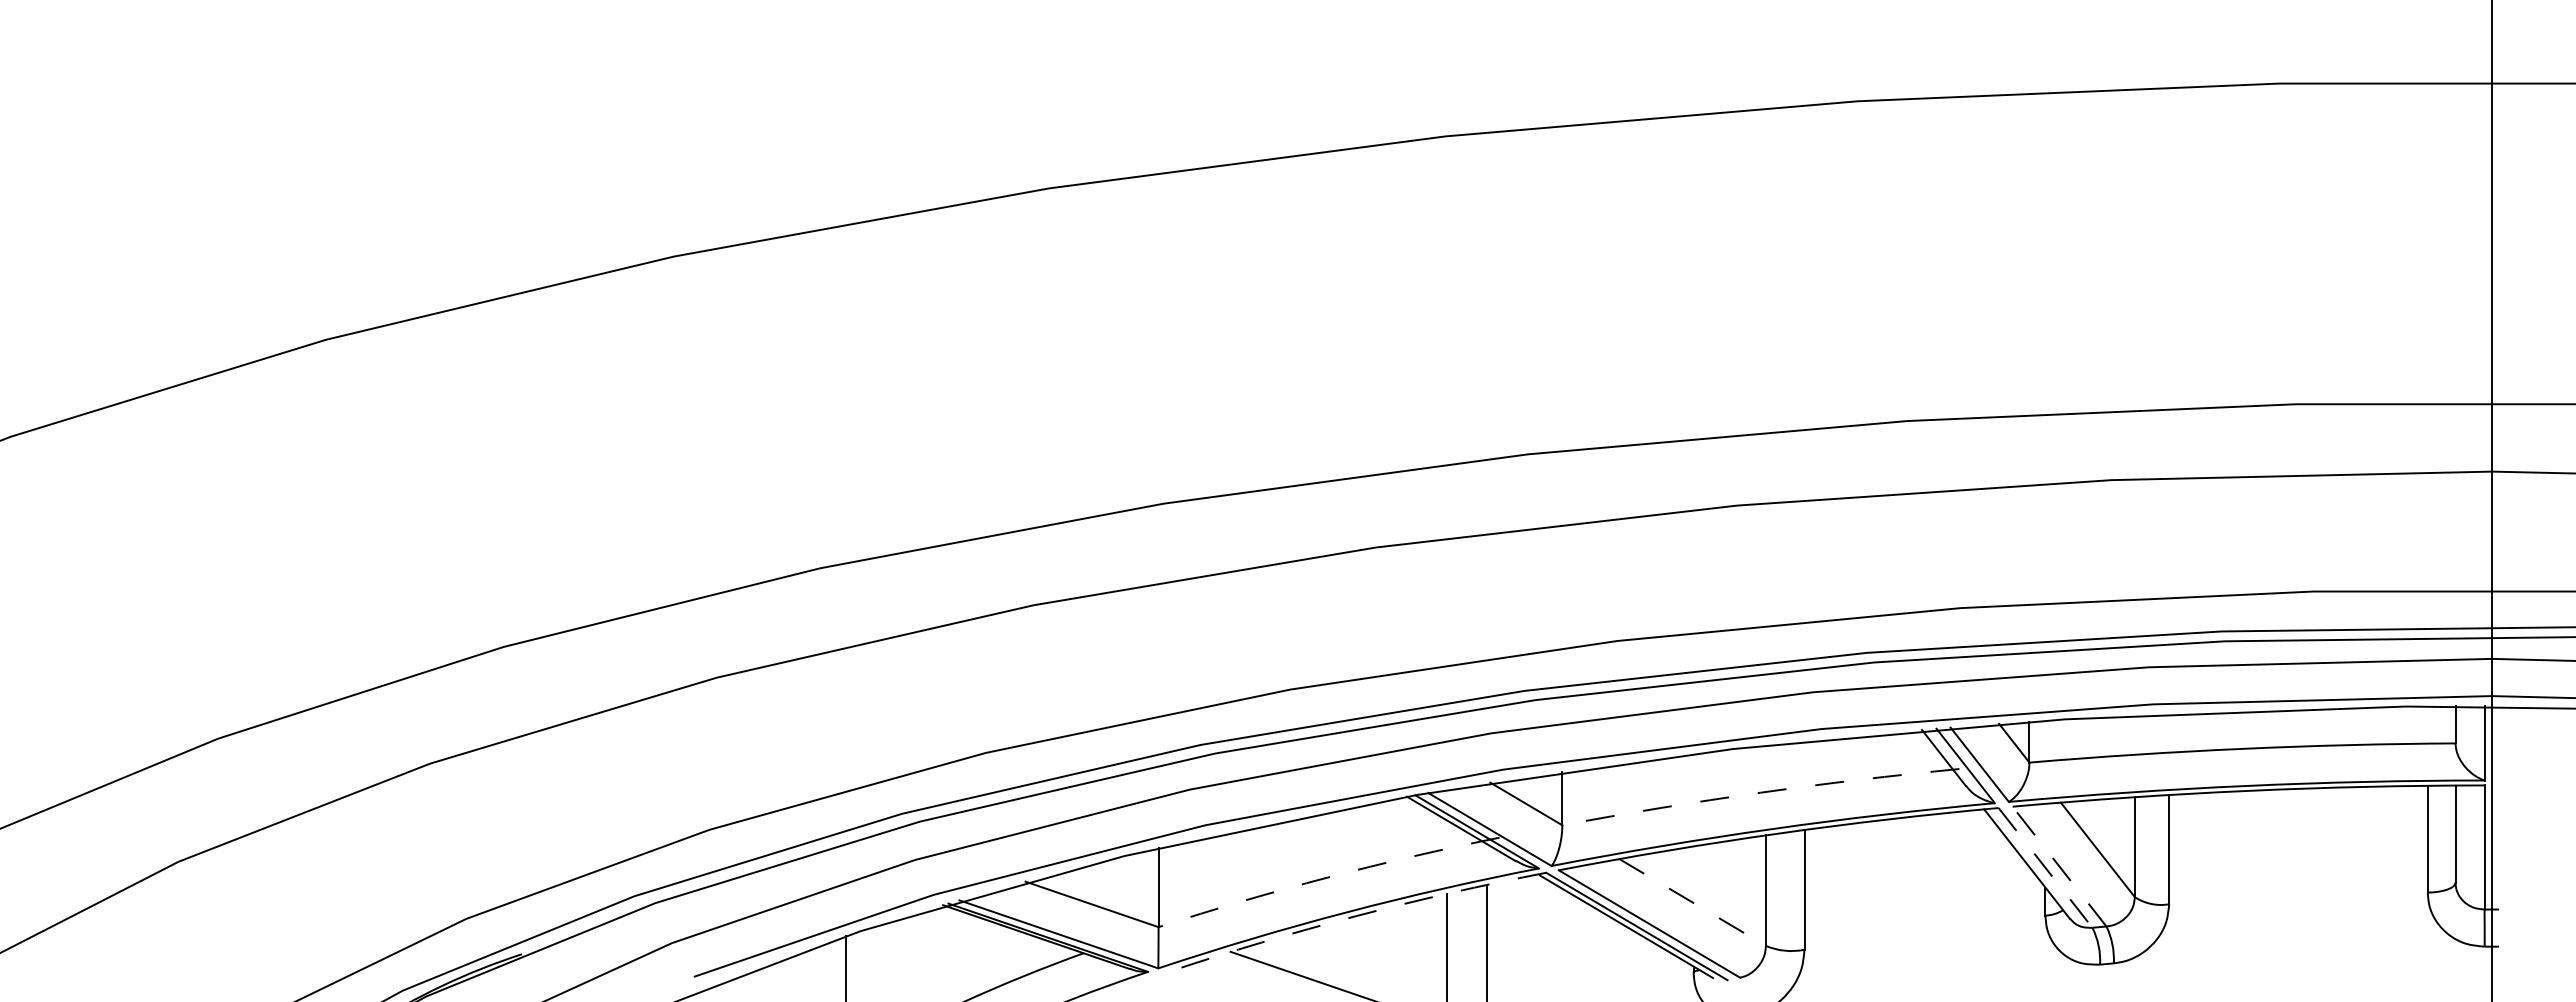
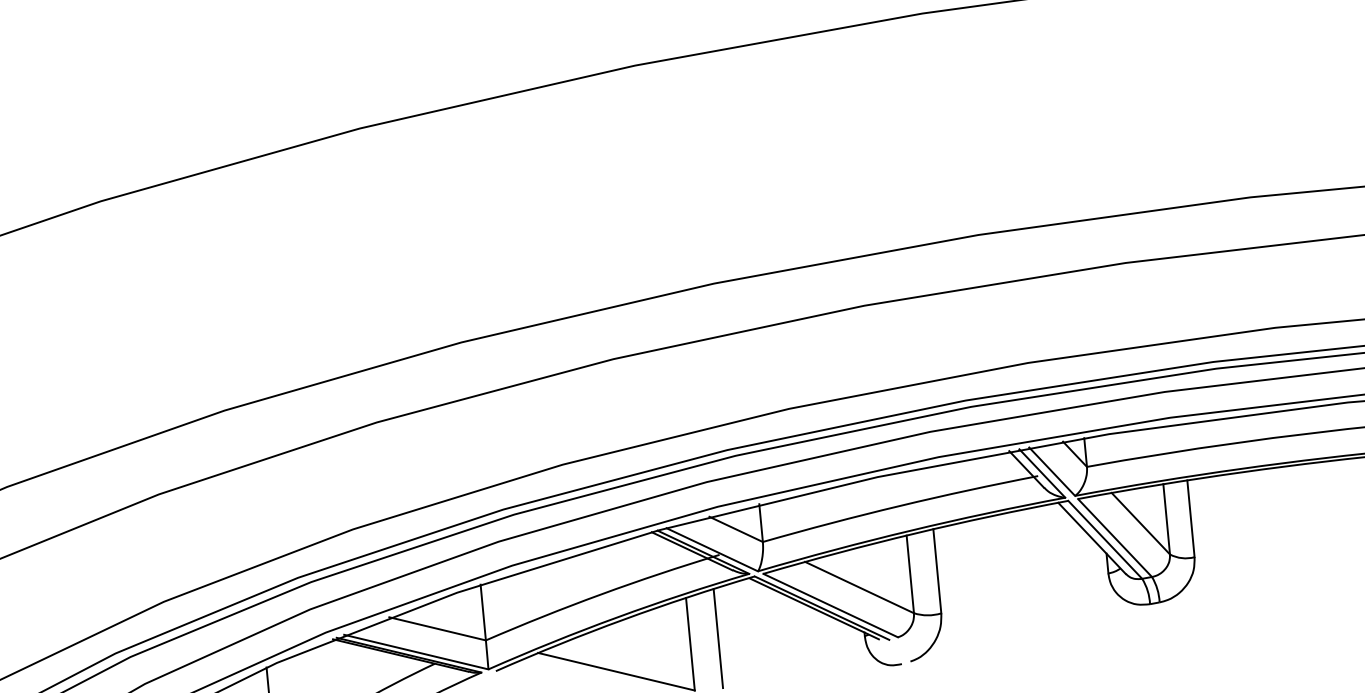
arc: (1760, 792) -> (899, 505), dashed -> solid
line: (2059, 866) -> (1114, 537), dashed -> solid
line: (2045, 868) -> (1105, 540), dashed -> solid
arc: (1327, 877) -> (601, 594), dashed -> solid
line: (1693, 902) -> (860, 587), dashed -> solid
arc: (1355, 916) -> (623, 619), dashed -> solid

